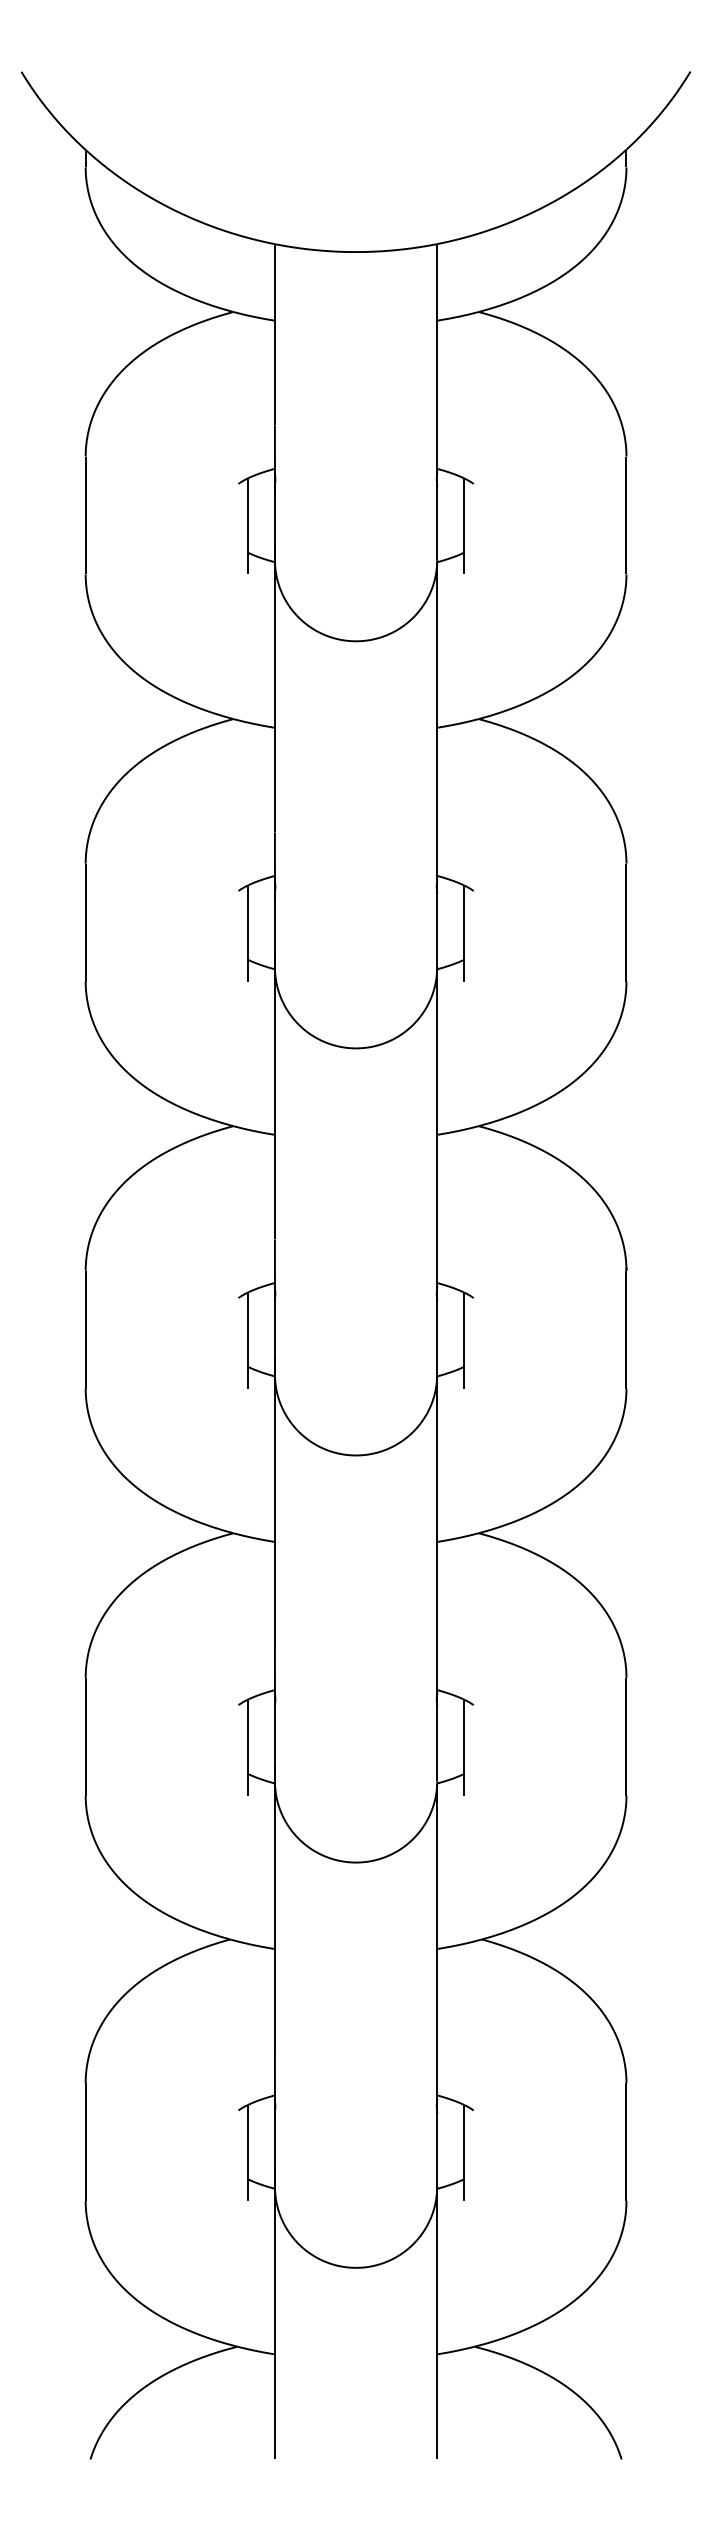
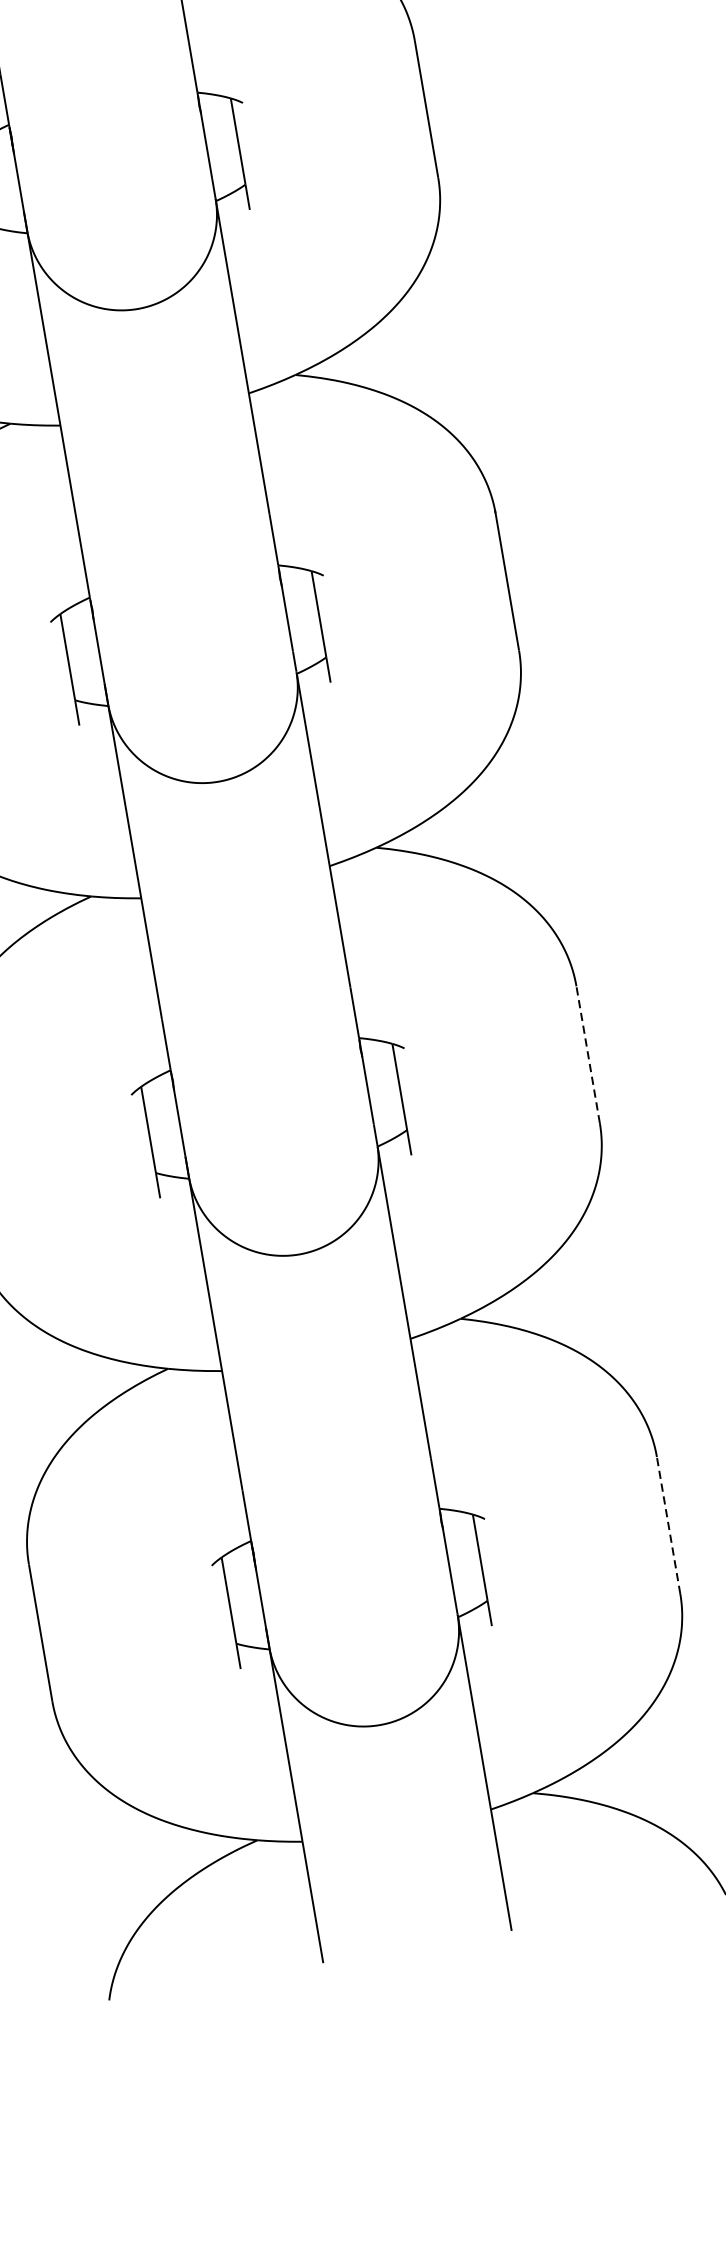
line: (626, 1736) -> (588, 1054), solid -> dashed
line: (626, 2142) -> (668, 1525), solid -> dashed

